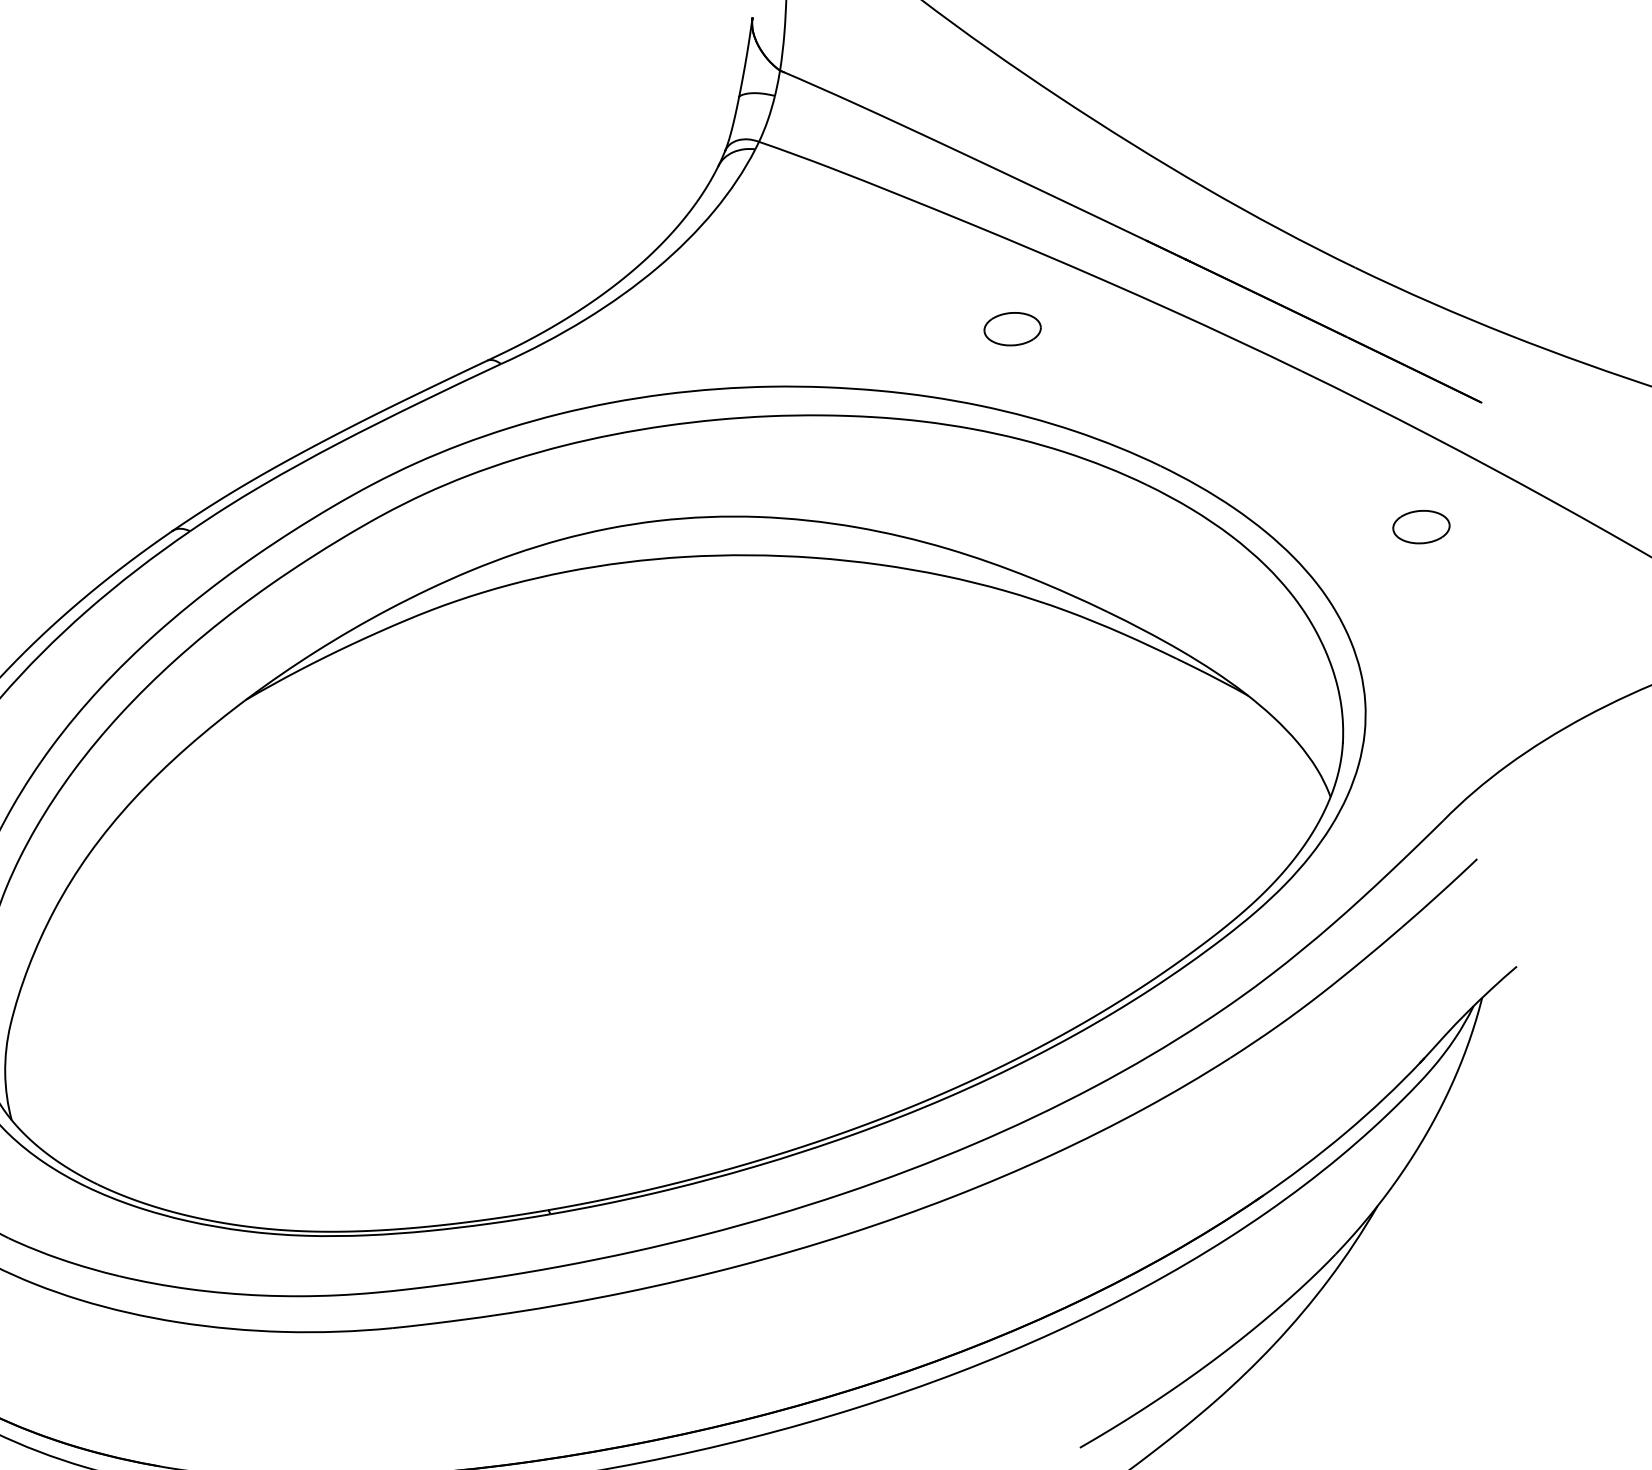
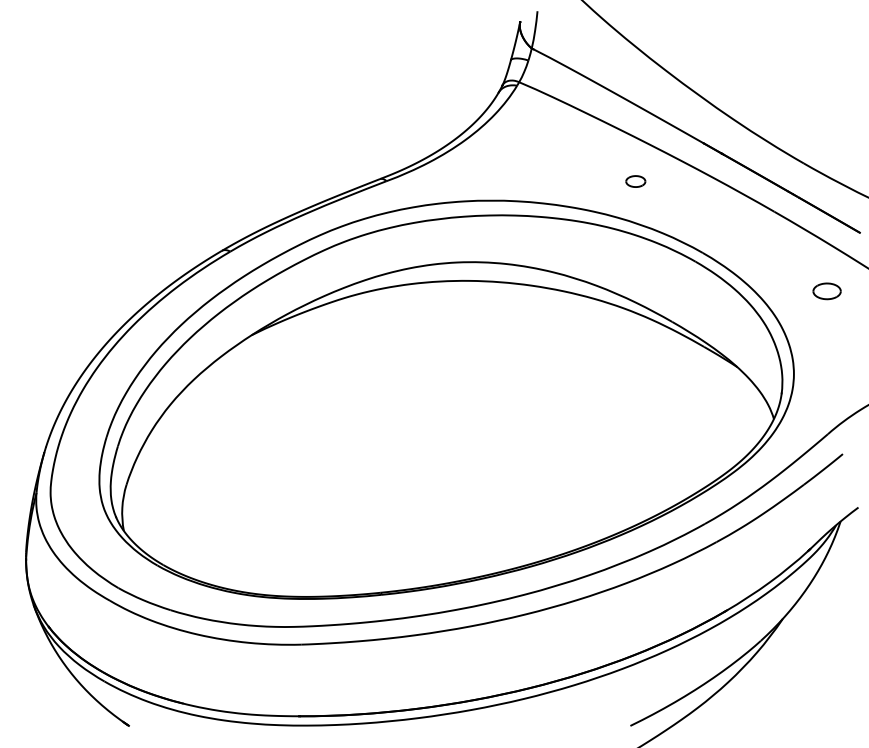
part: (1012, 328) -> (635, 181), size x0.7

